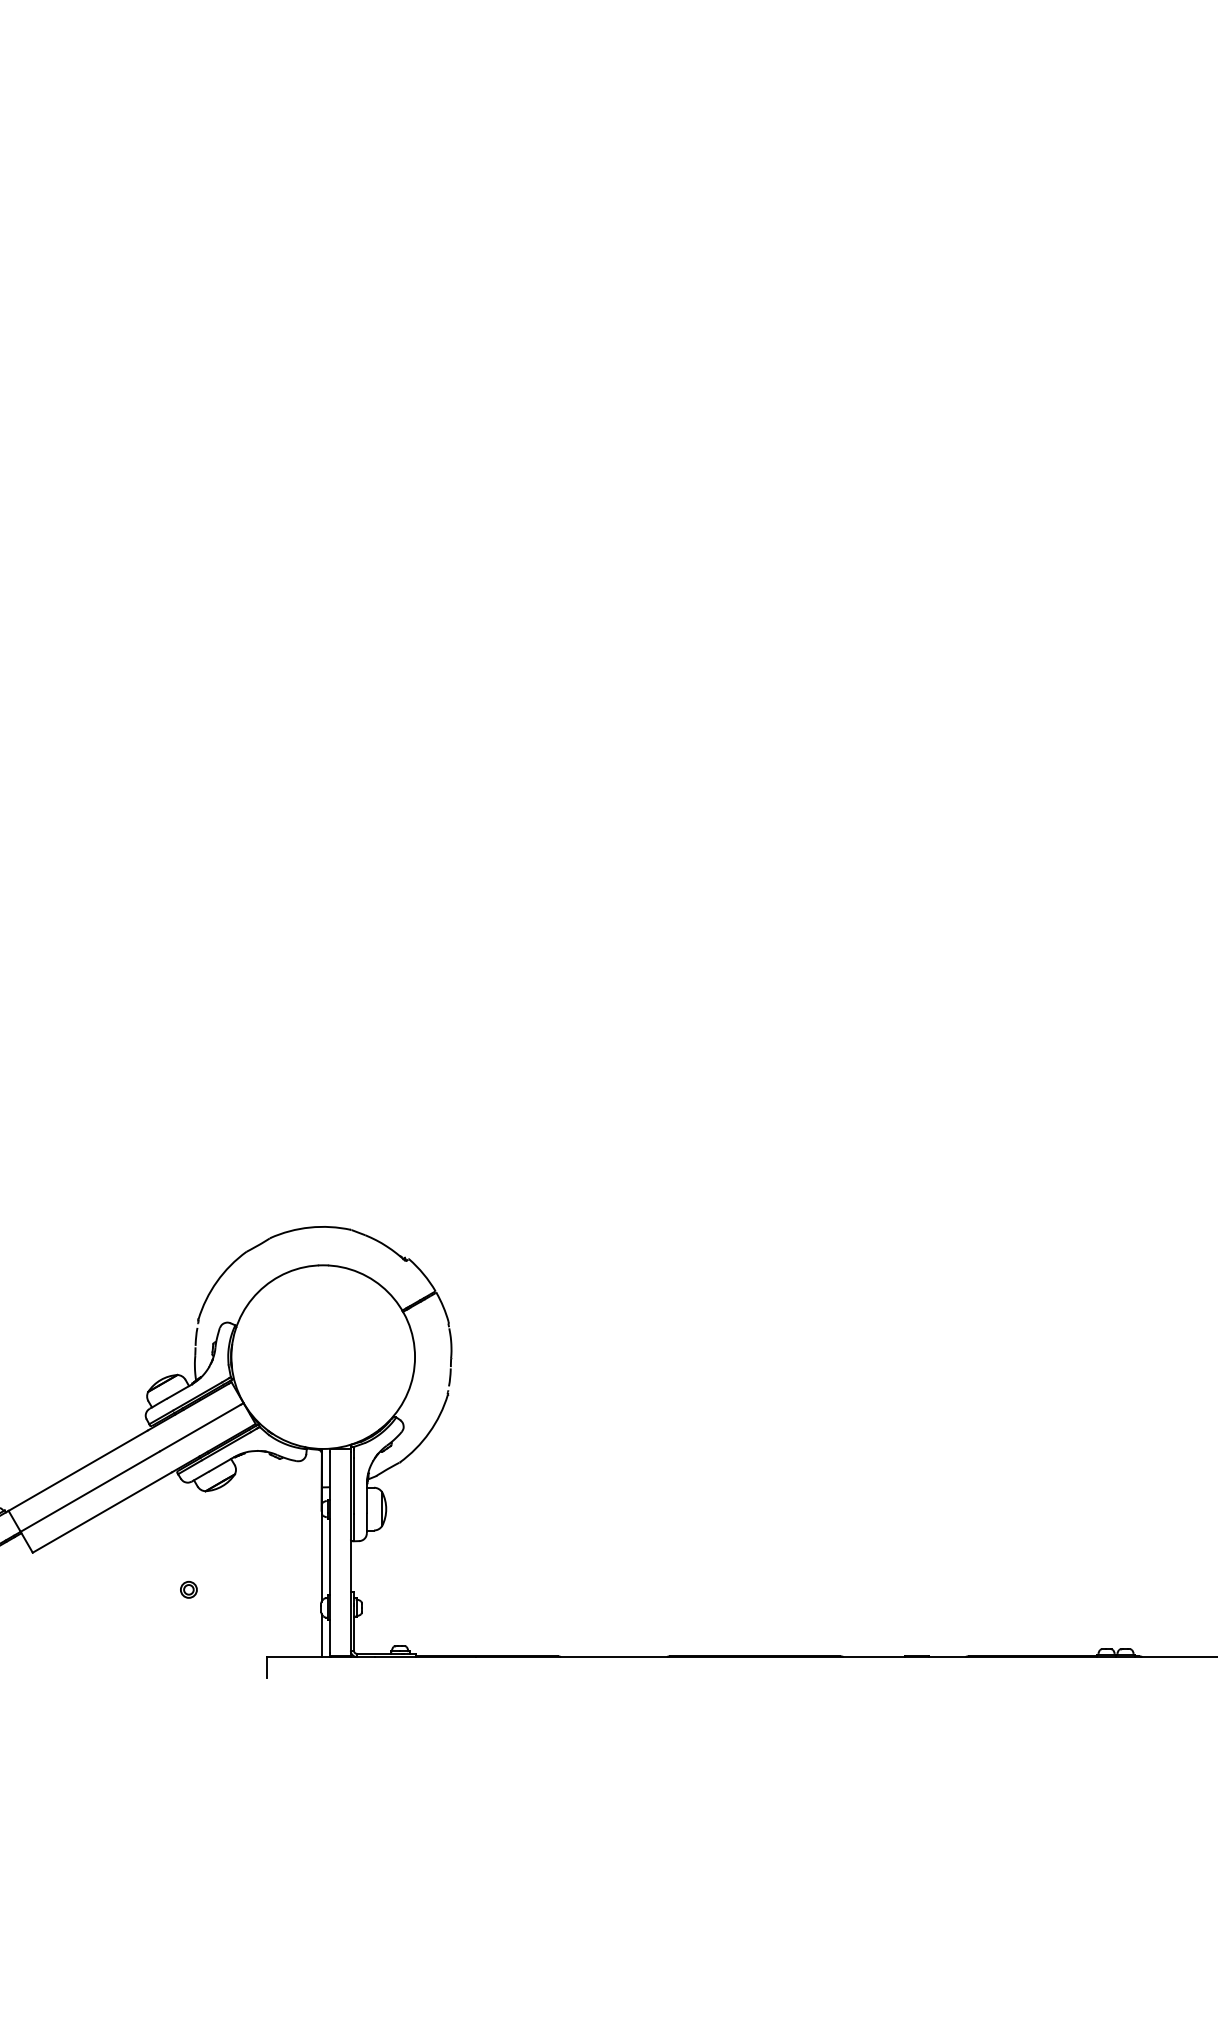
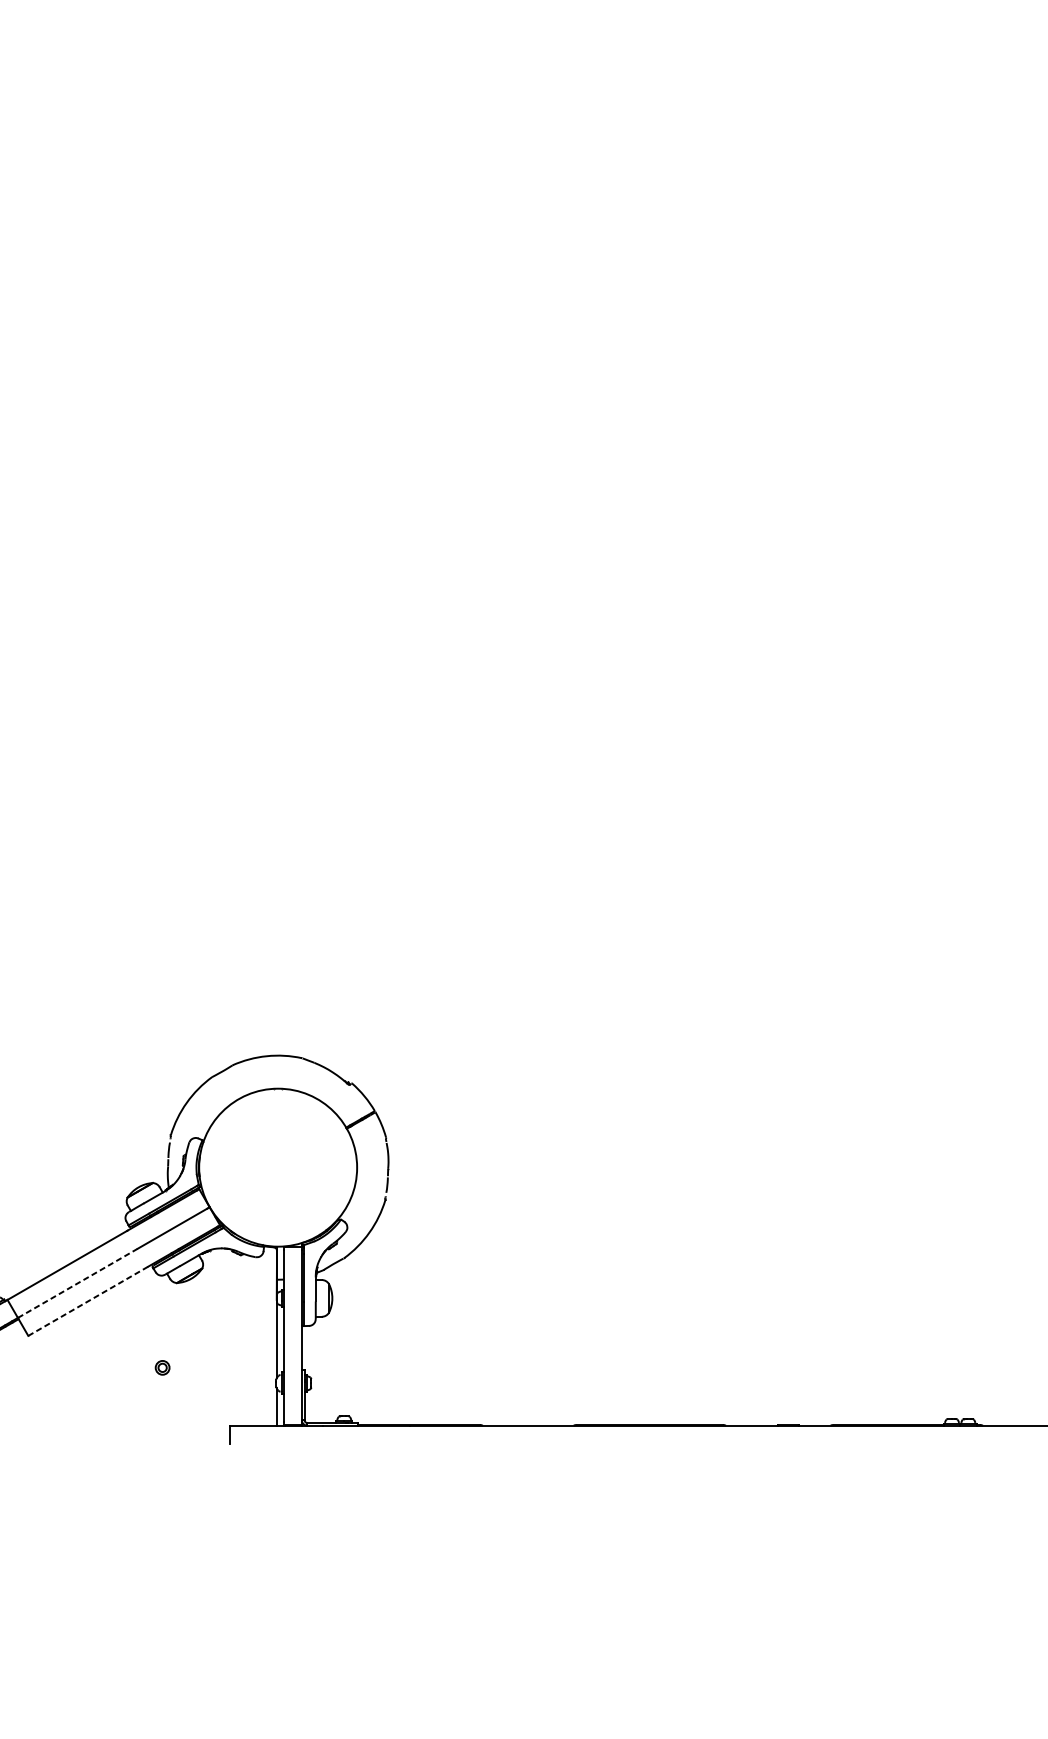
line: (90, 1491) -> (77, 1283), solid -> dashed
line: (101, 1512) -> (87, 1301), solid -> dashed

